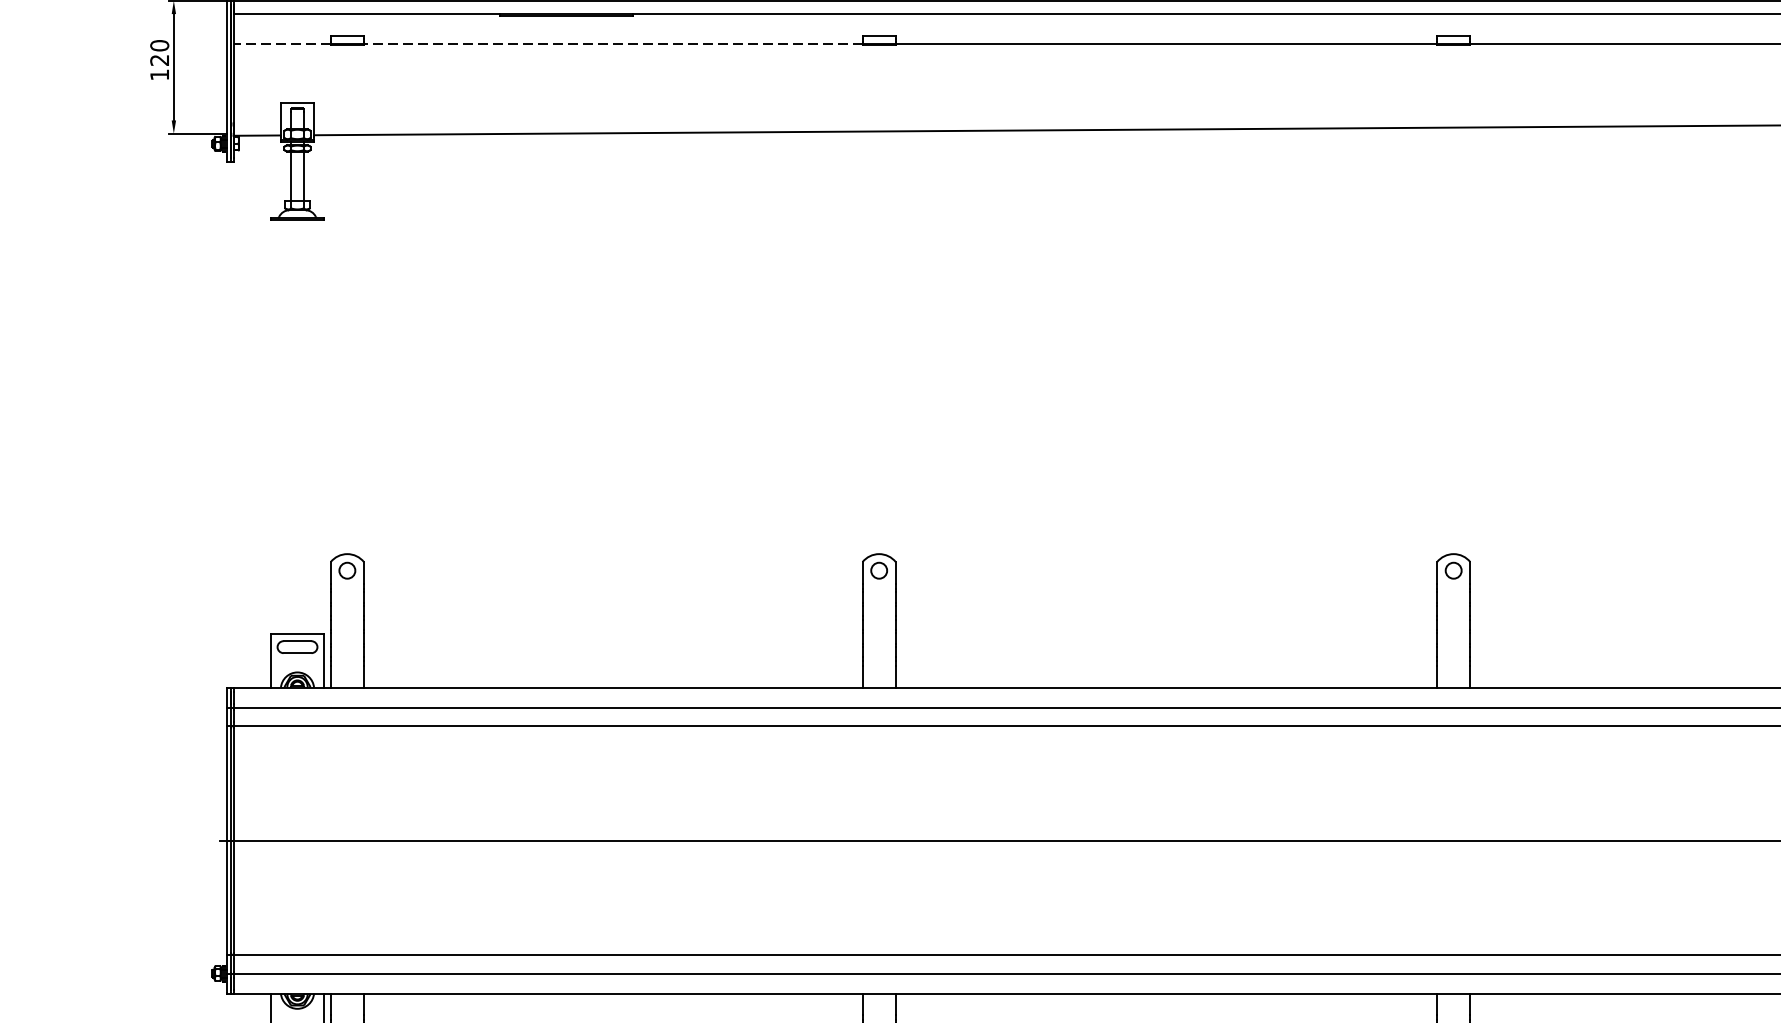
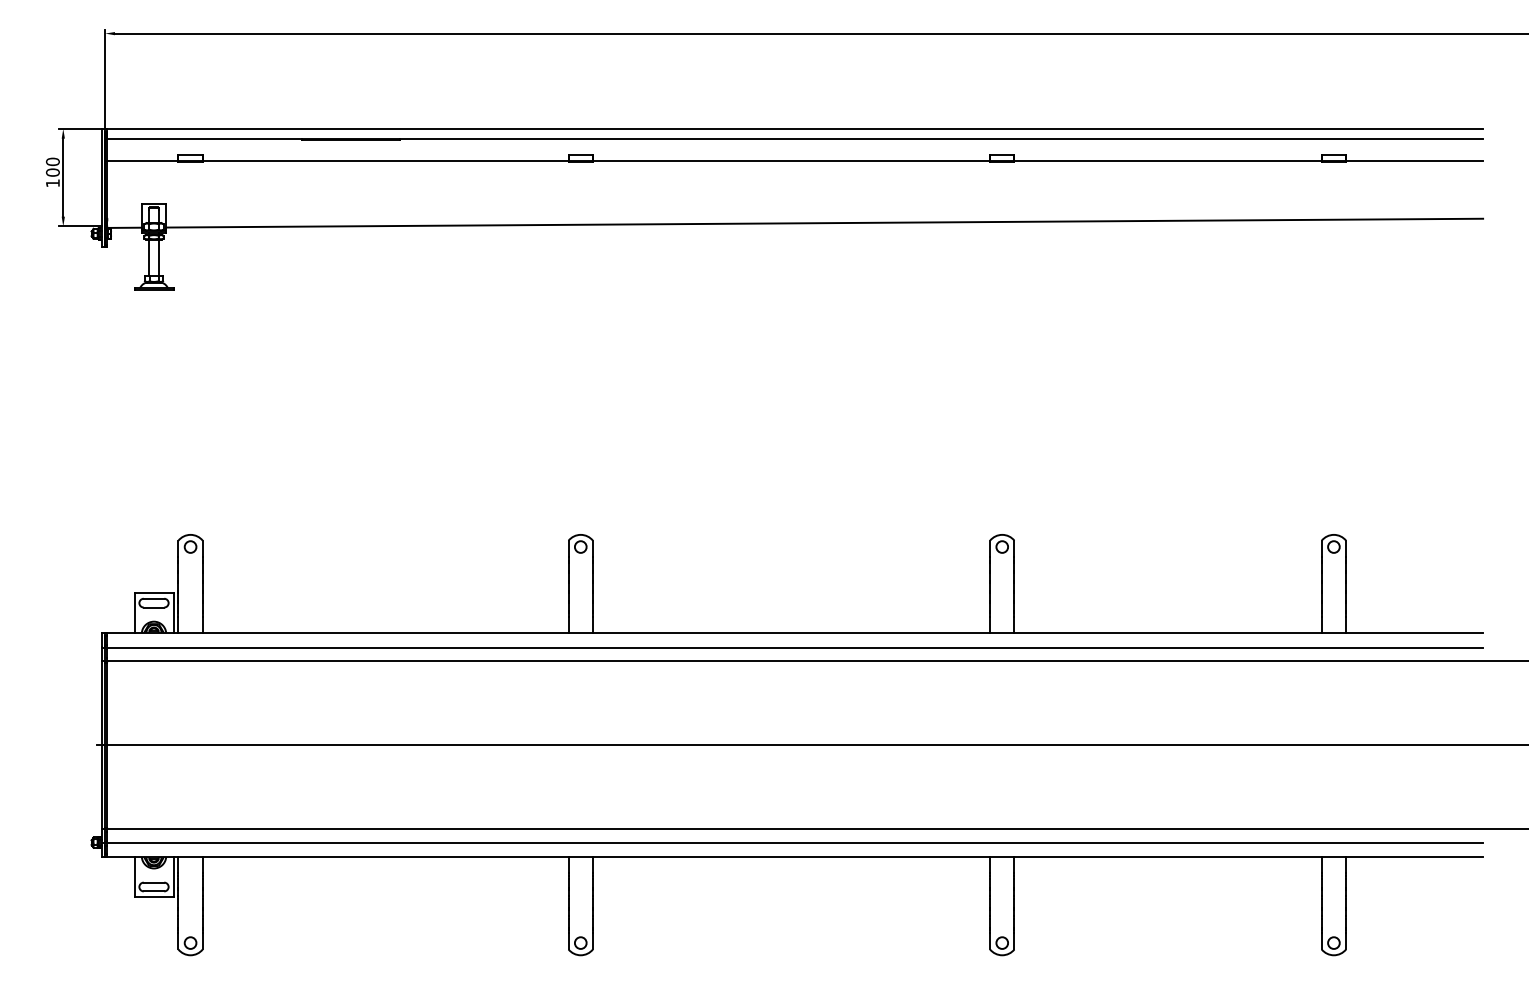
line: (281, 43) -> (142, 160), dashed -> solid
line: (613, 43) -> (385, 160), dashed -> solid
text: (159, 60) -> (52, 172), 120 -> 100

